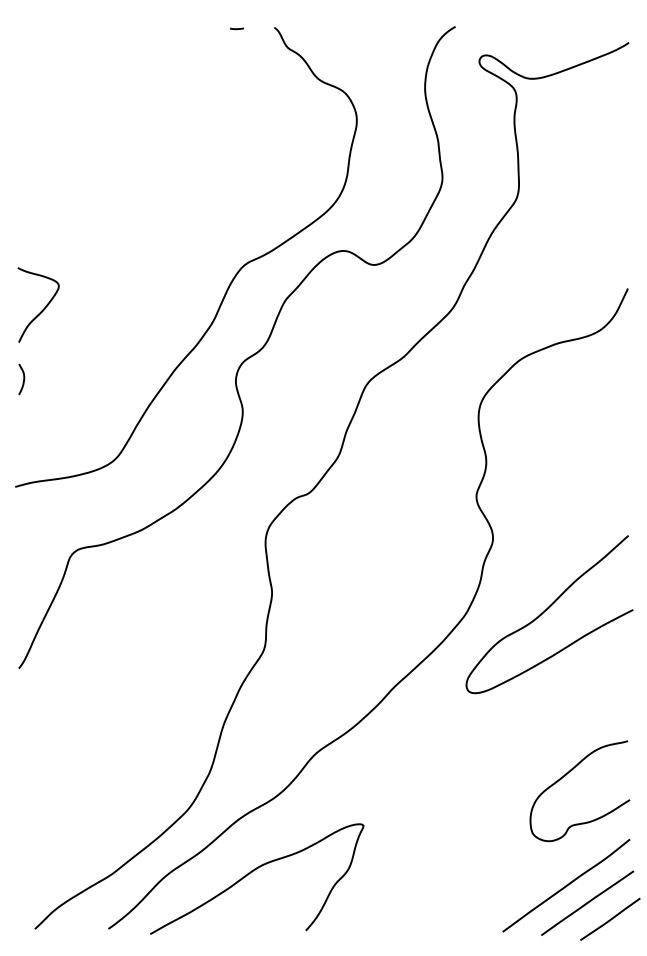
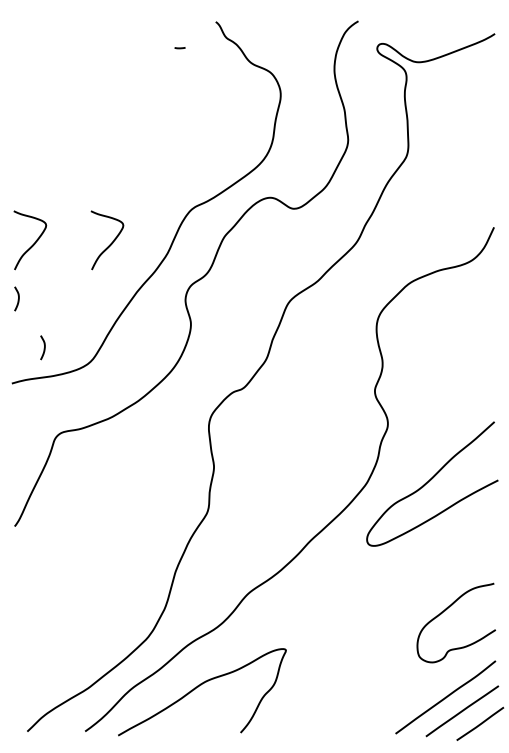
curve: (236, 28) -> (179, 47), moved
curve: (141, 308) -> (111, 243), added
curve: (56, 441) -> (44, 347), added

